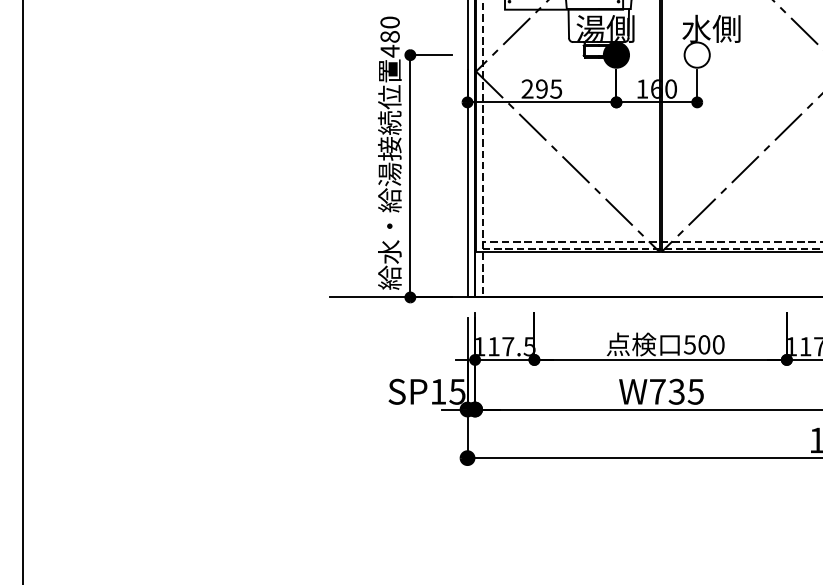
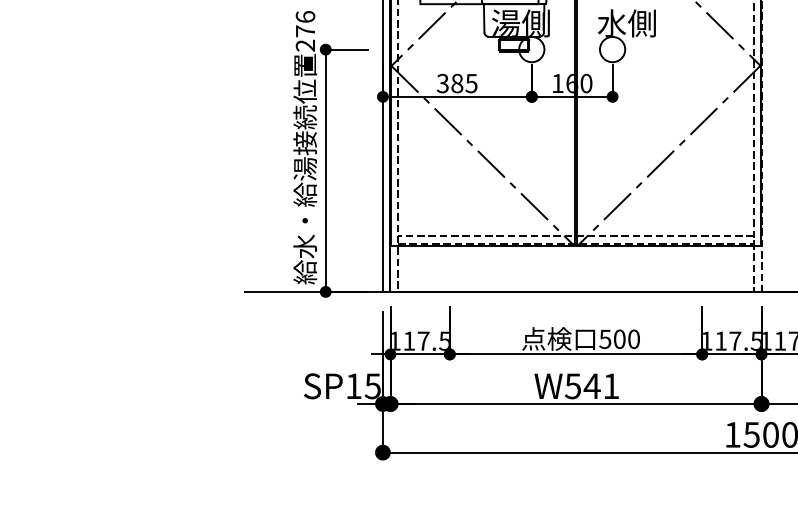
text: (389, 36) -> (304, 30), 480 -> 276
fill: (616, 54) -> (531, 48), removed
text: (534, 88) -> (449, 82), 295 -> 385
text: (676, 391) -> (591, 385), W735 -> W541

